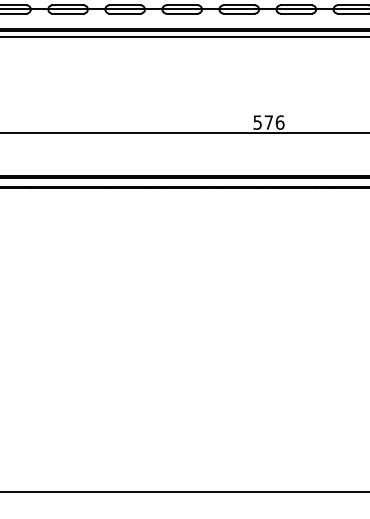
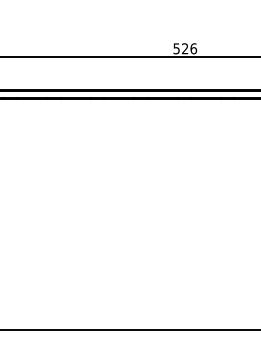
text: (268, 122) -> (184, 48), 576 -> 526

